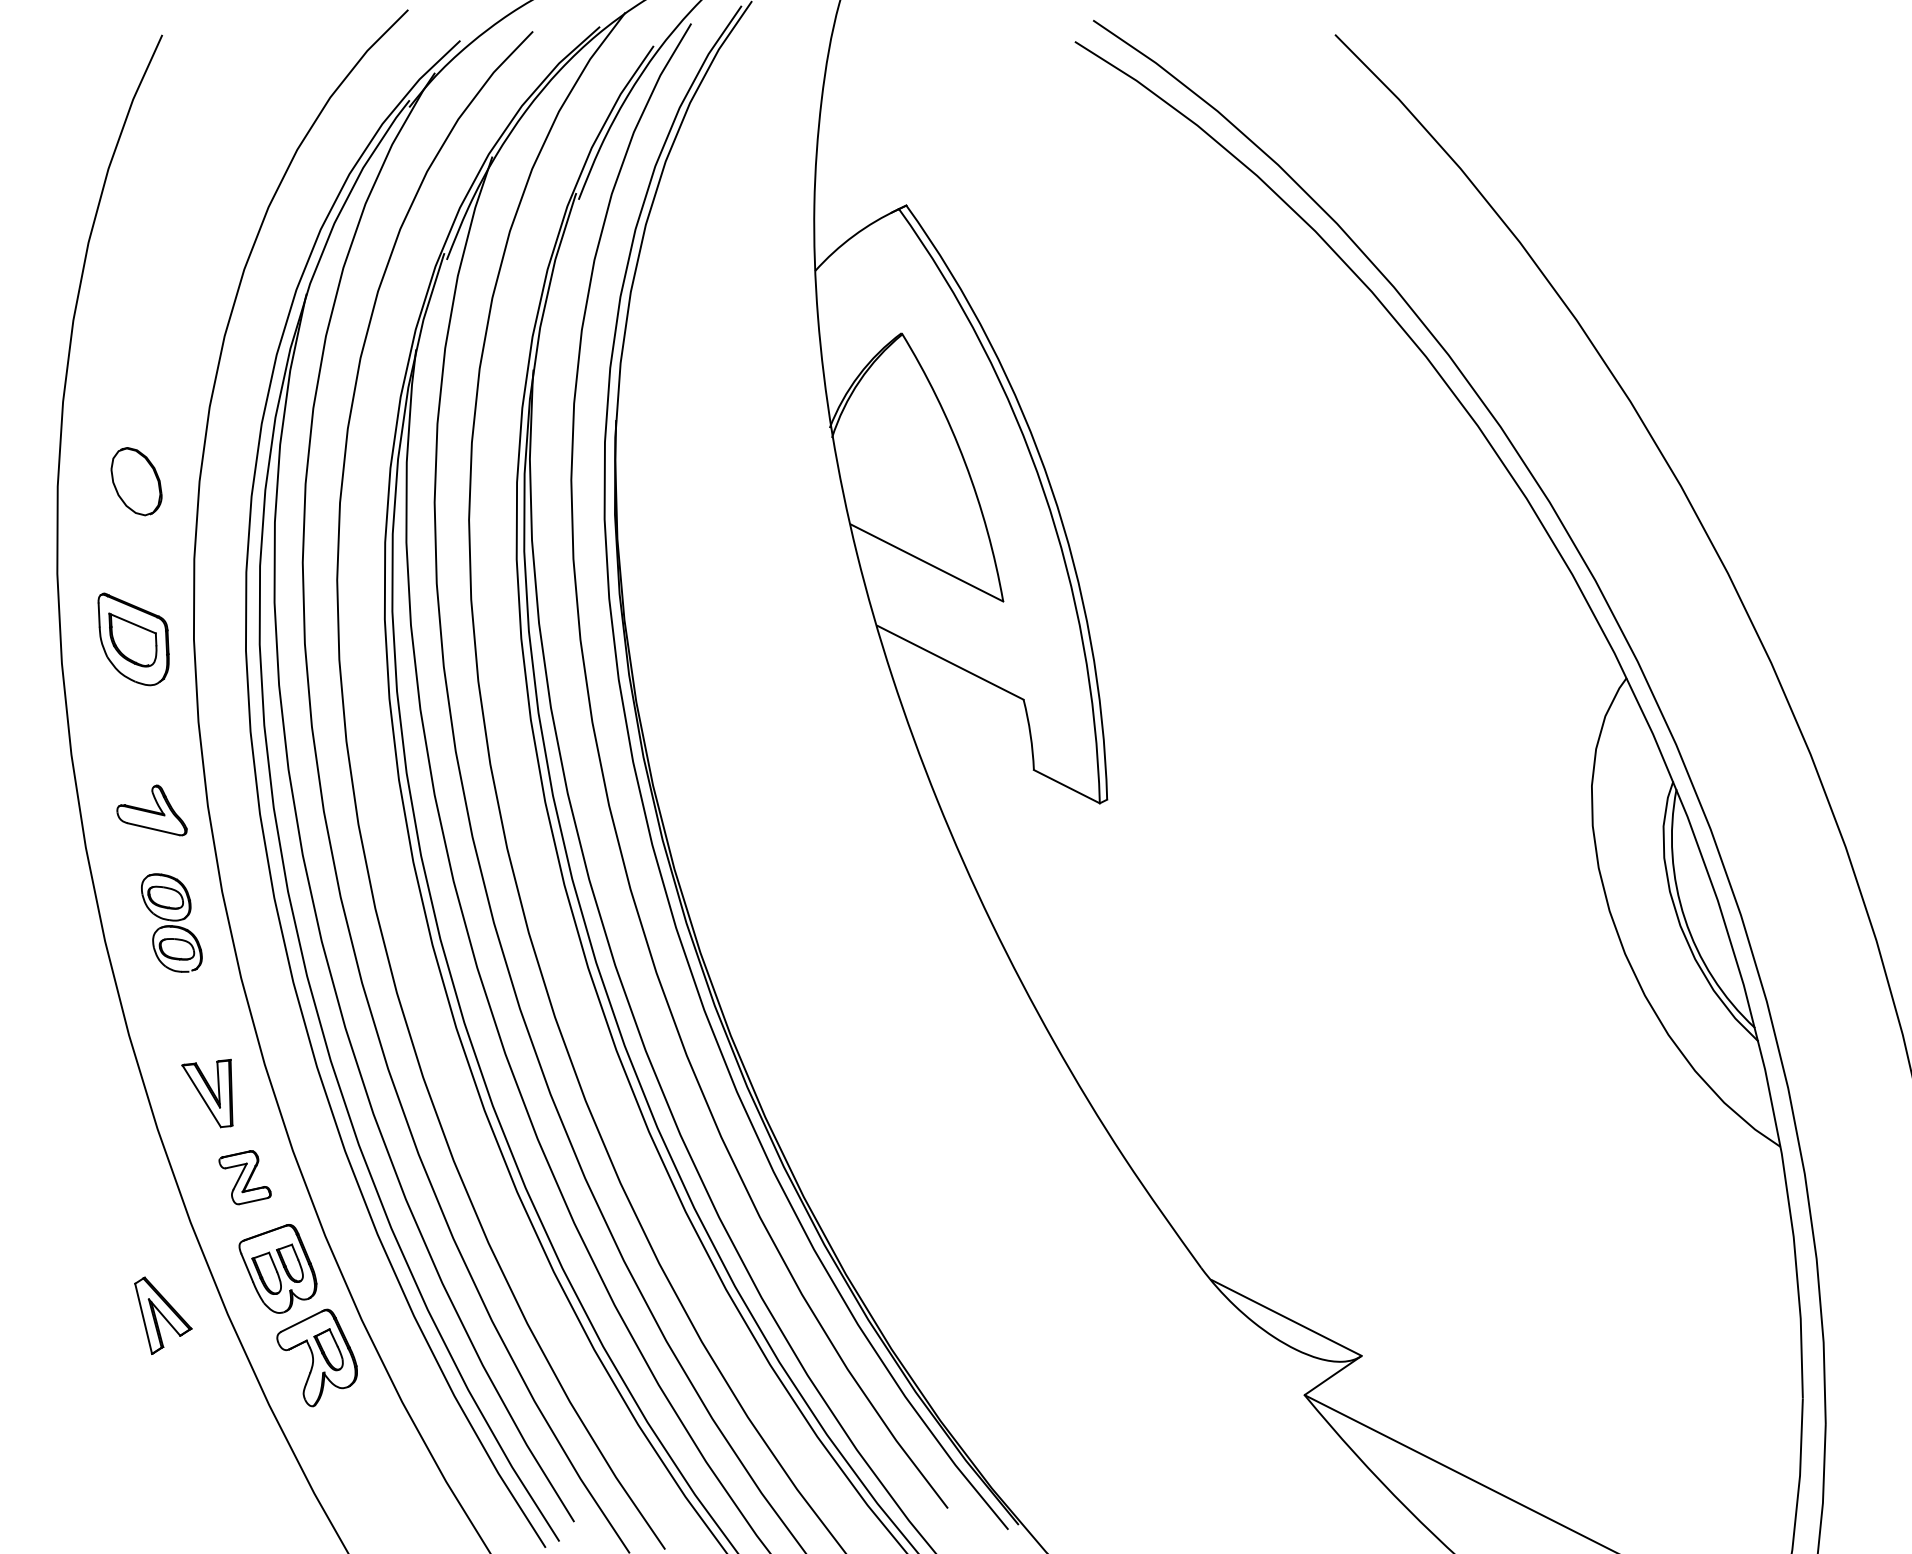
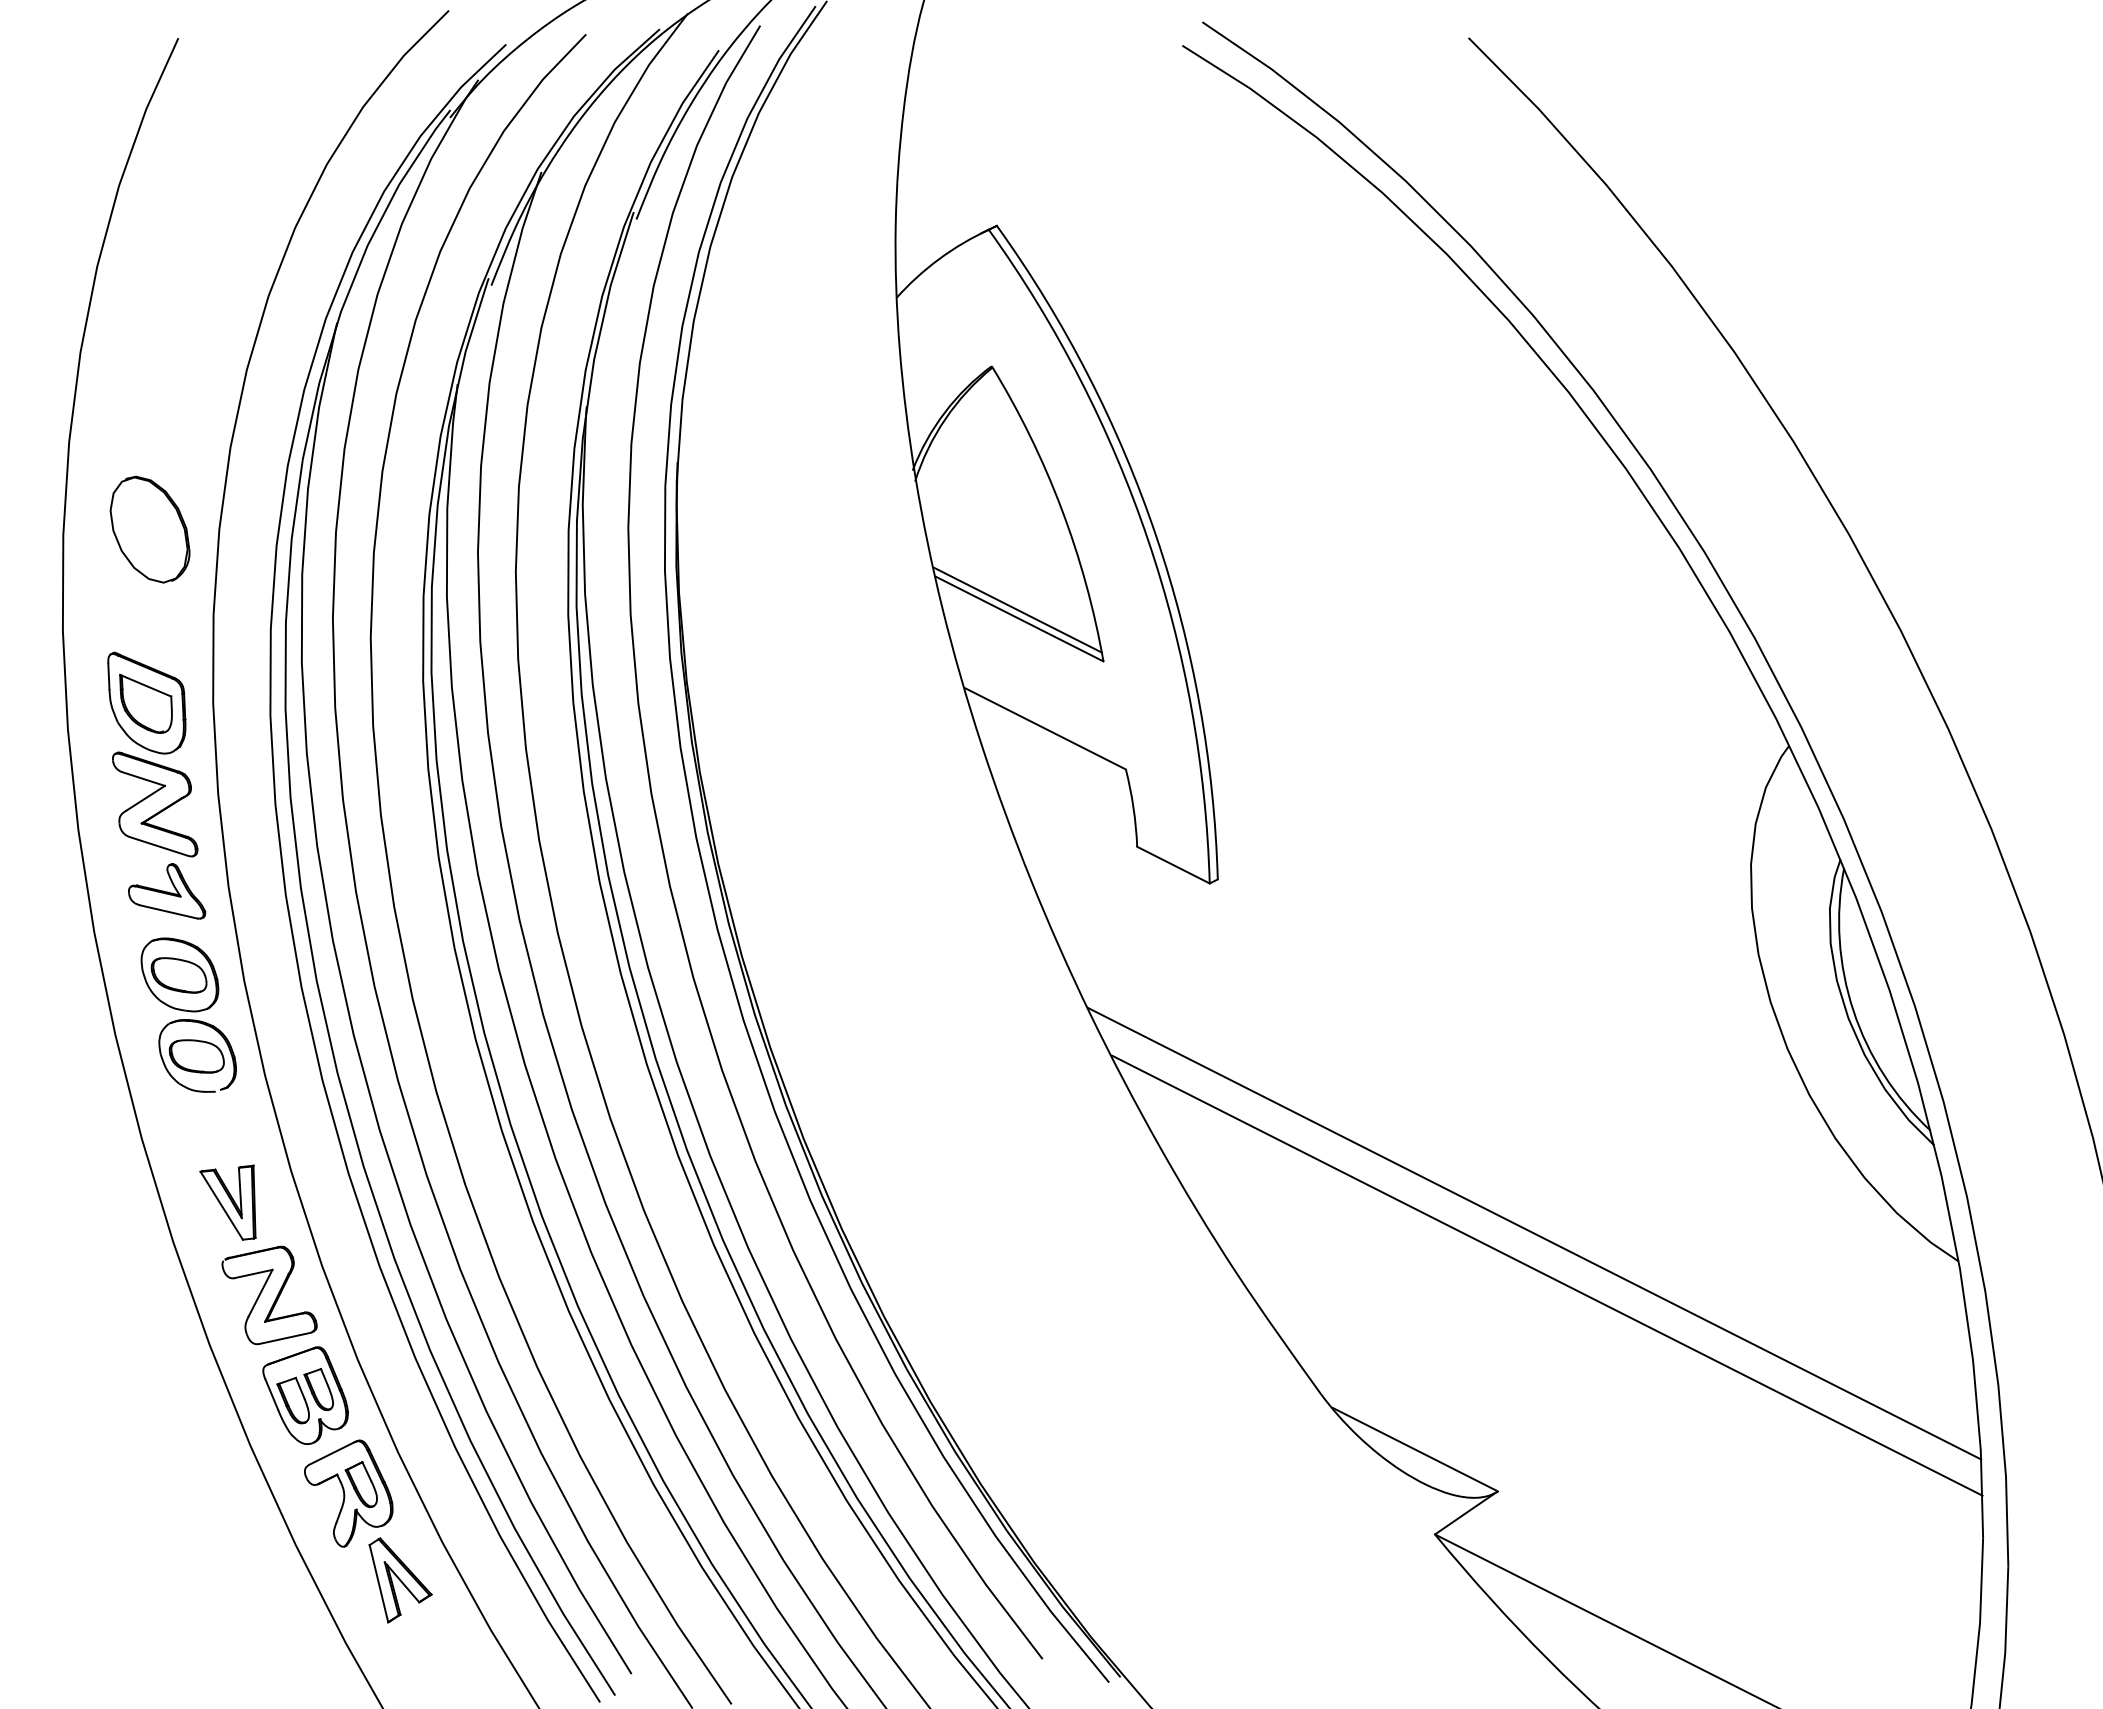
part: (136, 481) -> (149, 529), size x1.43
line: (925, 554) -> (1017, 609), added
part: (141, 731) -> (155, 804), added
part: (171, 922) -> (188, 1014), size x1.43
line: (1394, 1121) -> (1533, 1233), added
line: (1406, 1159) -> (1547, 1275), added
part: (244, 1177) -> (268, 1295), size x1.67
part: (163, 1315) -> (400, 1580), moved

